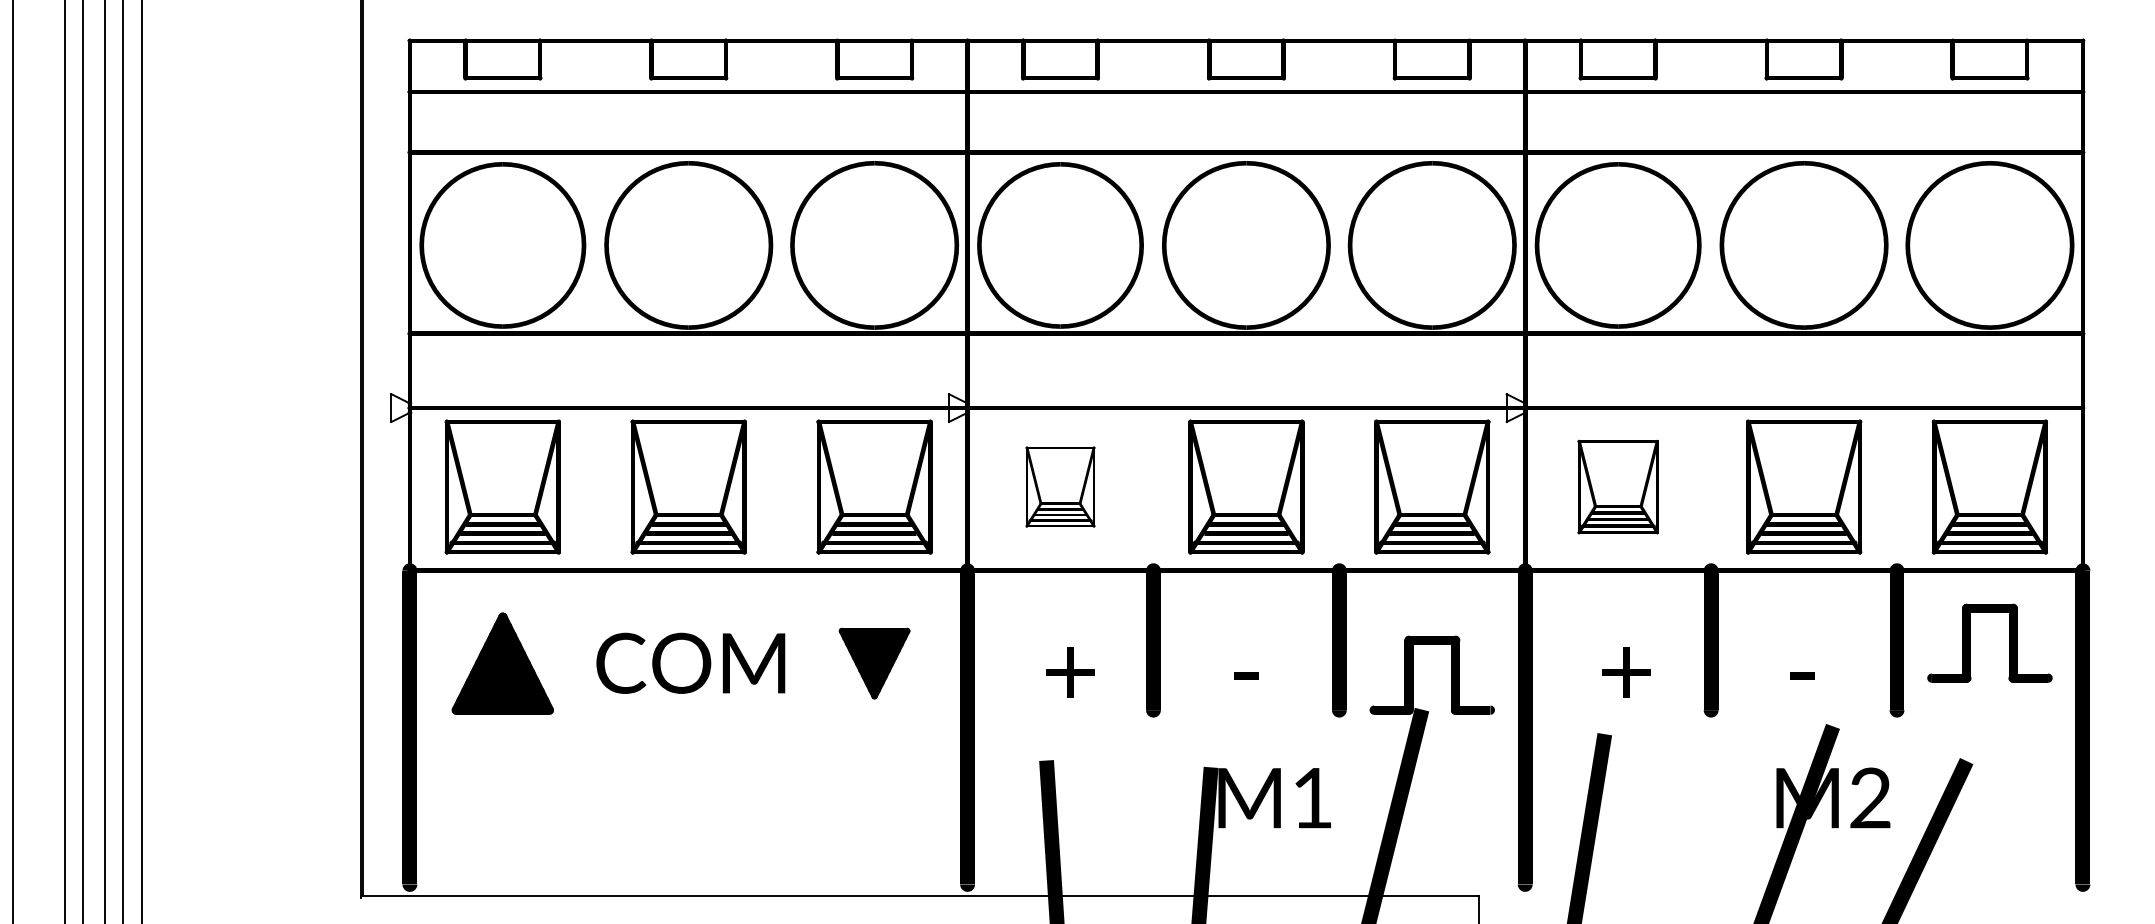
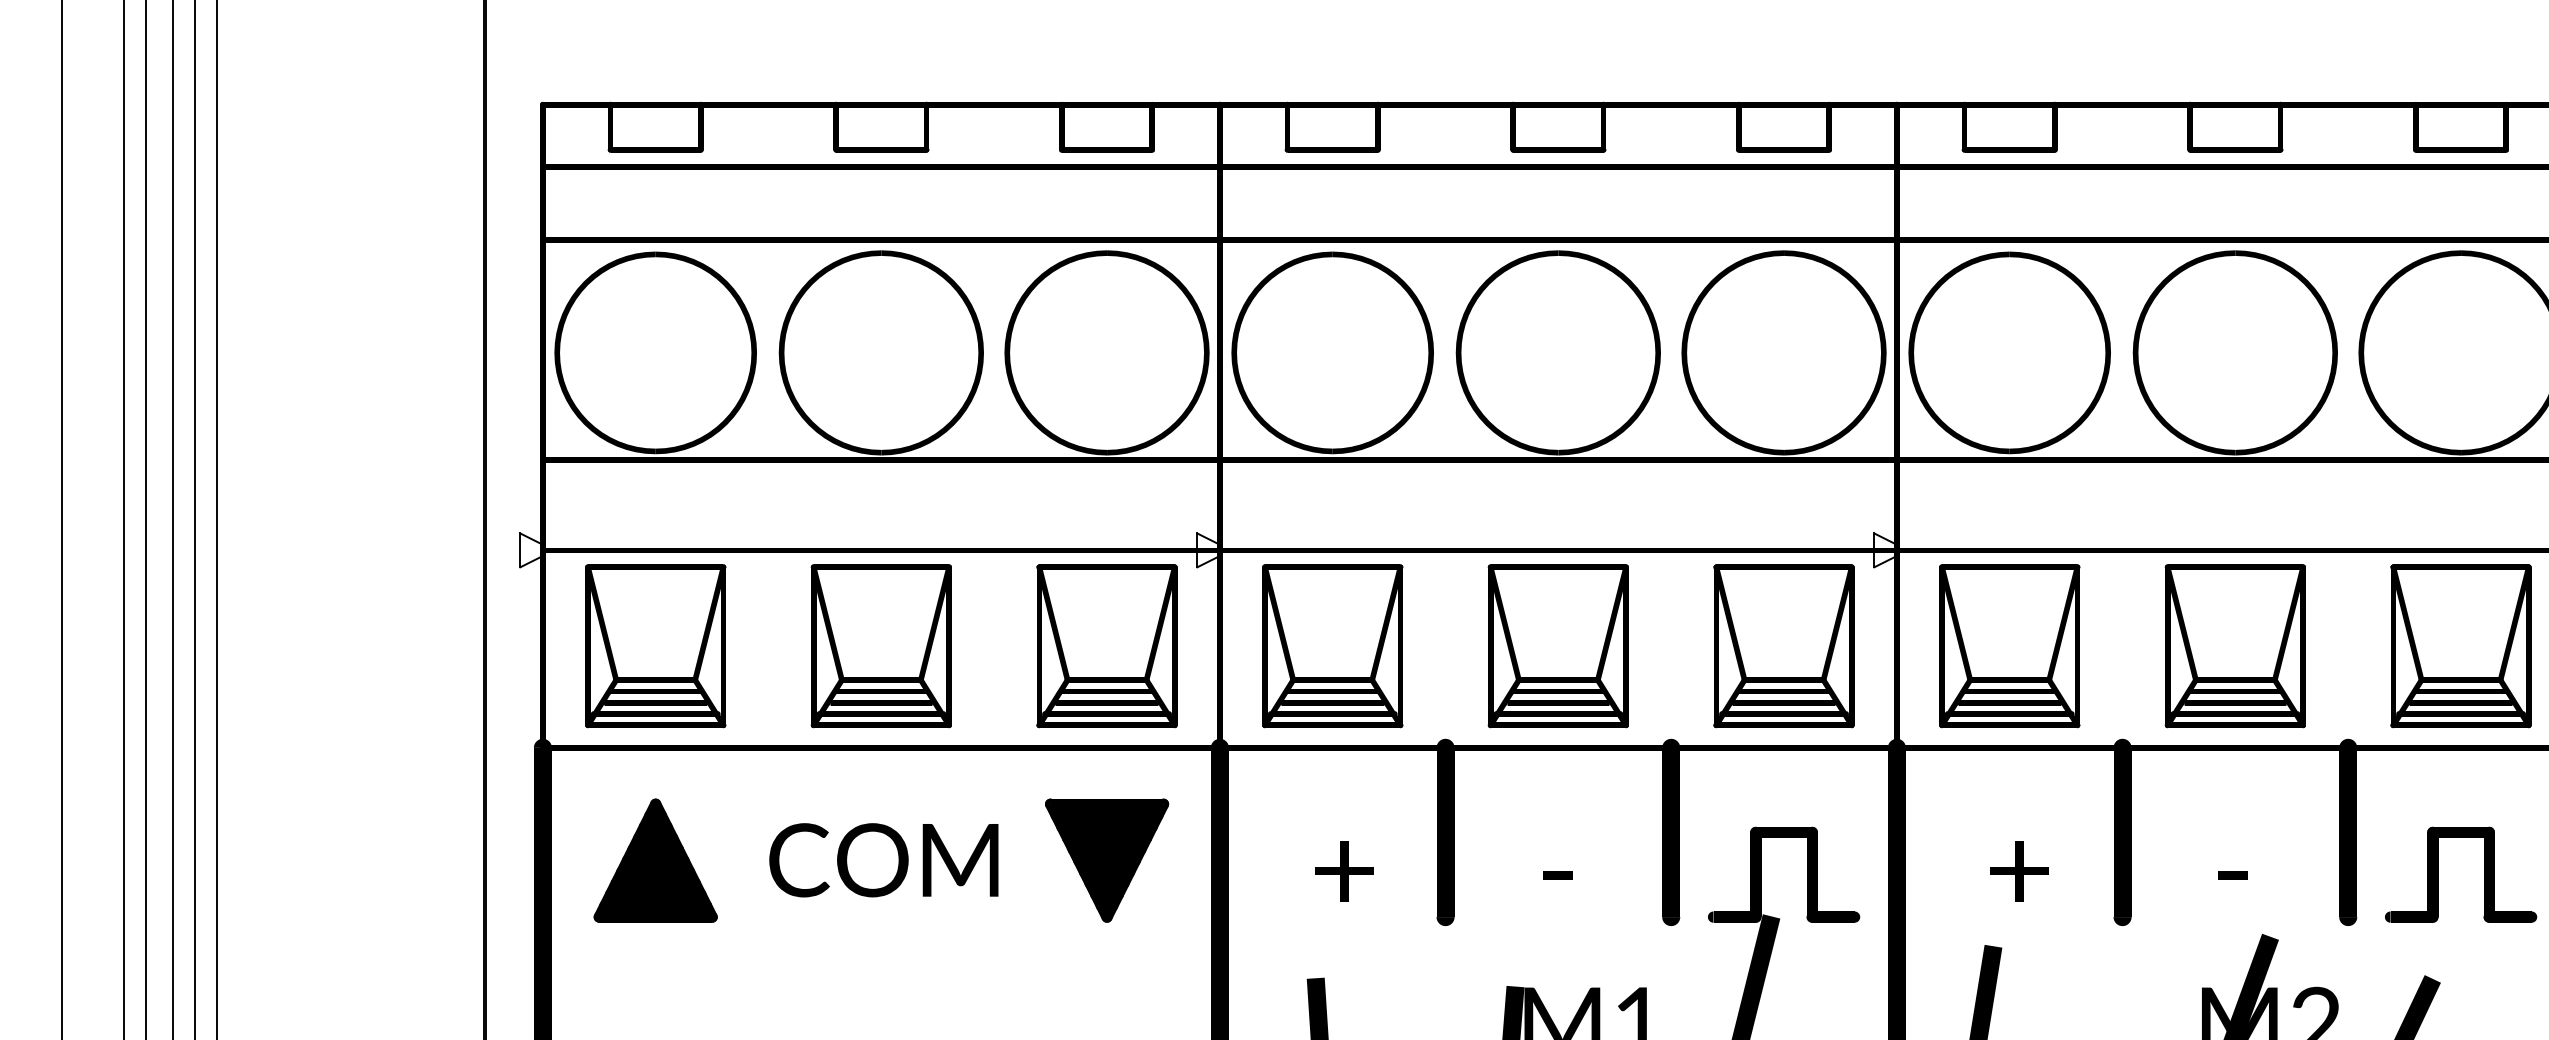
part: (1060, 486) -> (1332, 645), size x1.67
part: (1618, 486) -> (2010, 645), size x1.43
part: (1970, 642) -> (2437, 873), moved
part: (874, 663) -> (1106, 860), size x1.43

